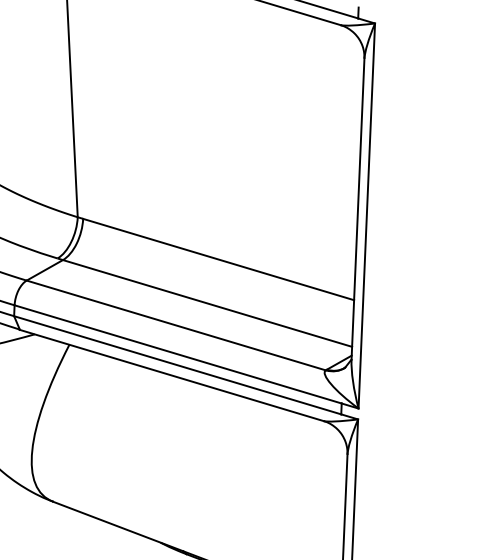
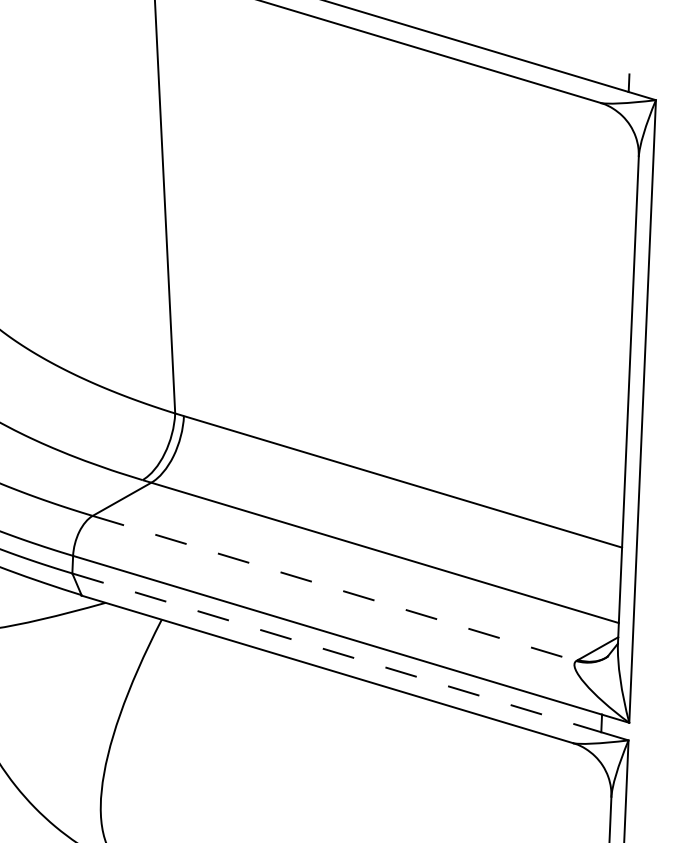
line: (176, 325) -> (334, 588), solid -> dashed
line: (177, 365) -> (336, 653), solid -> dashed

